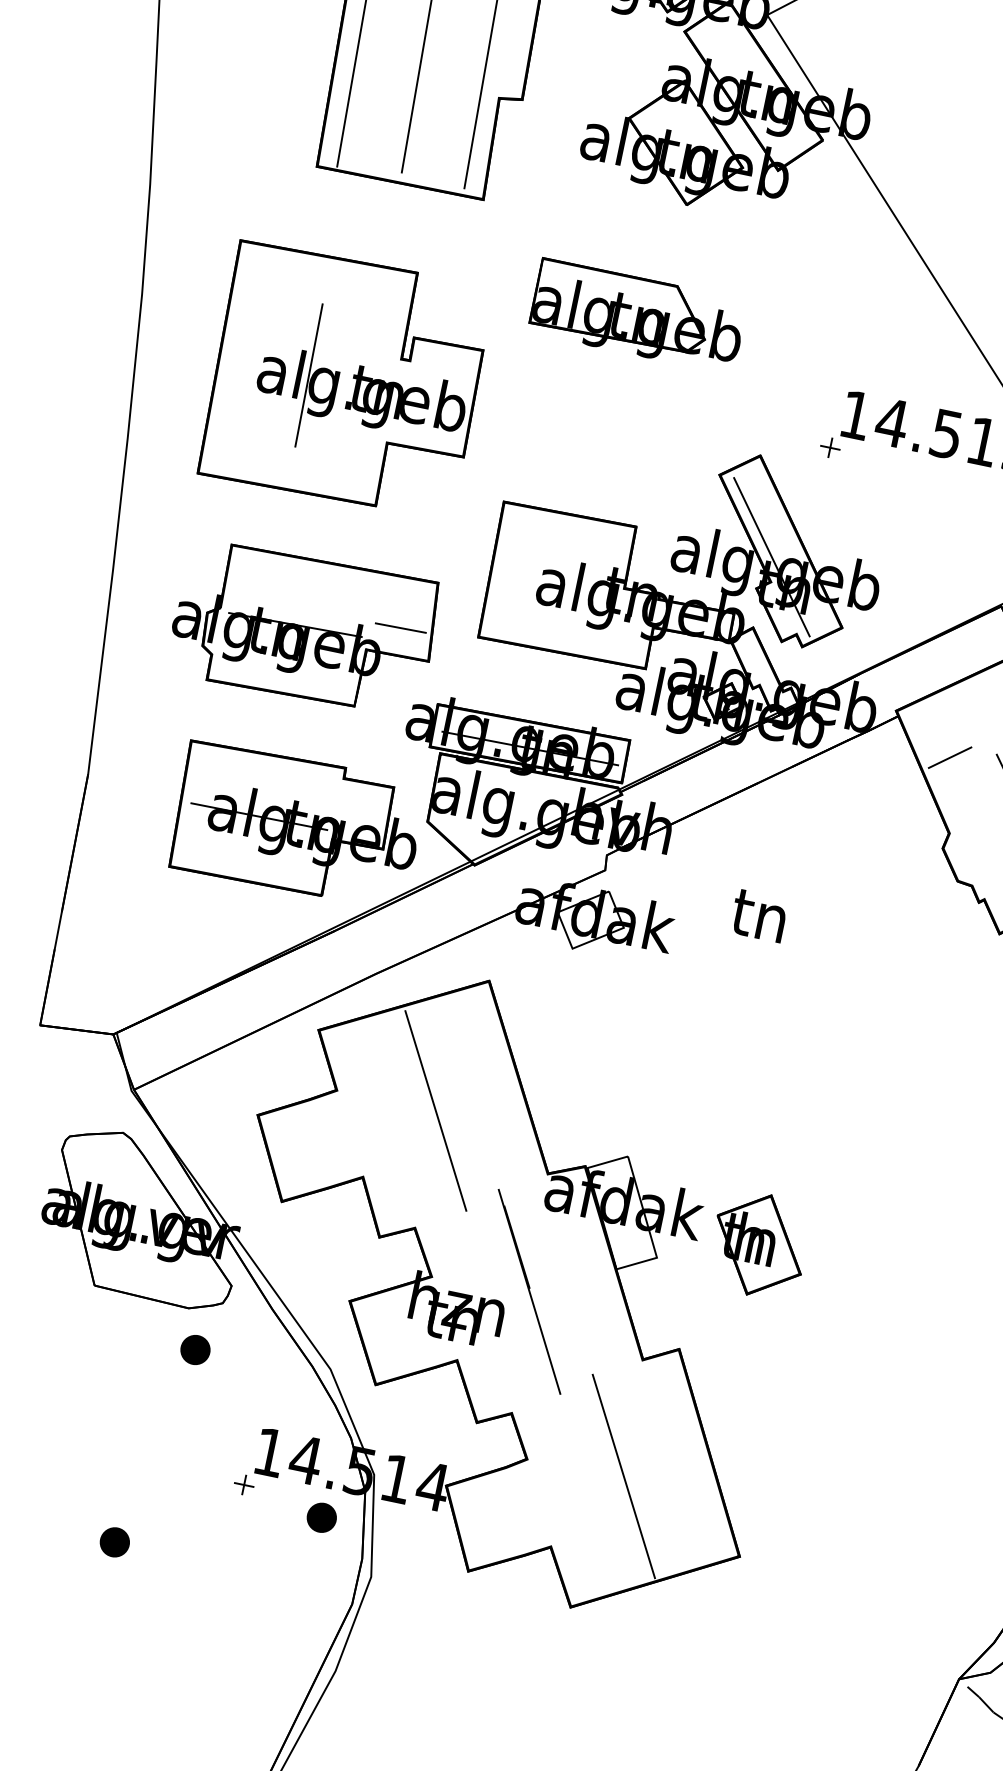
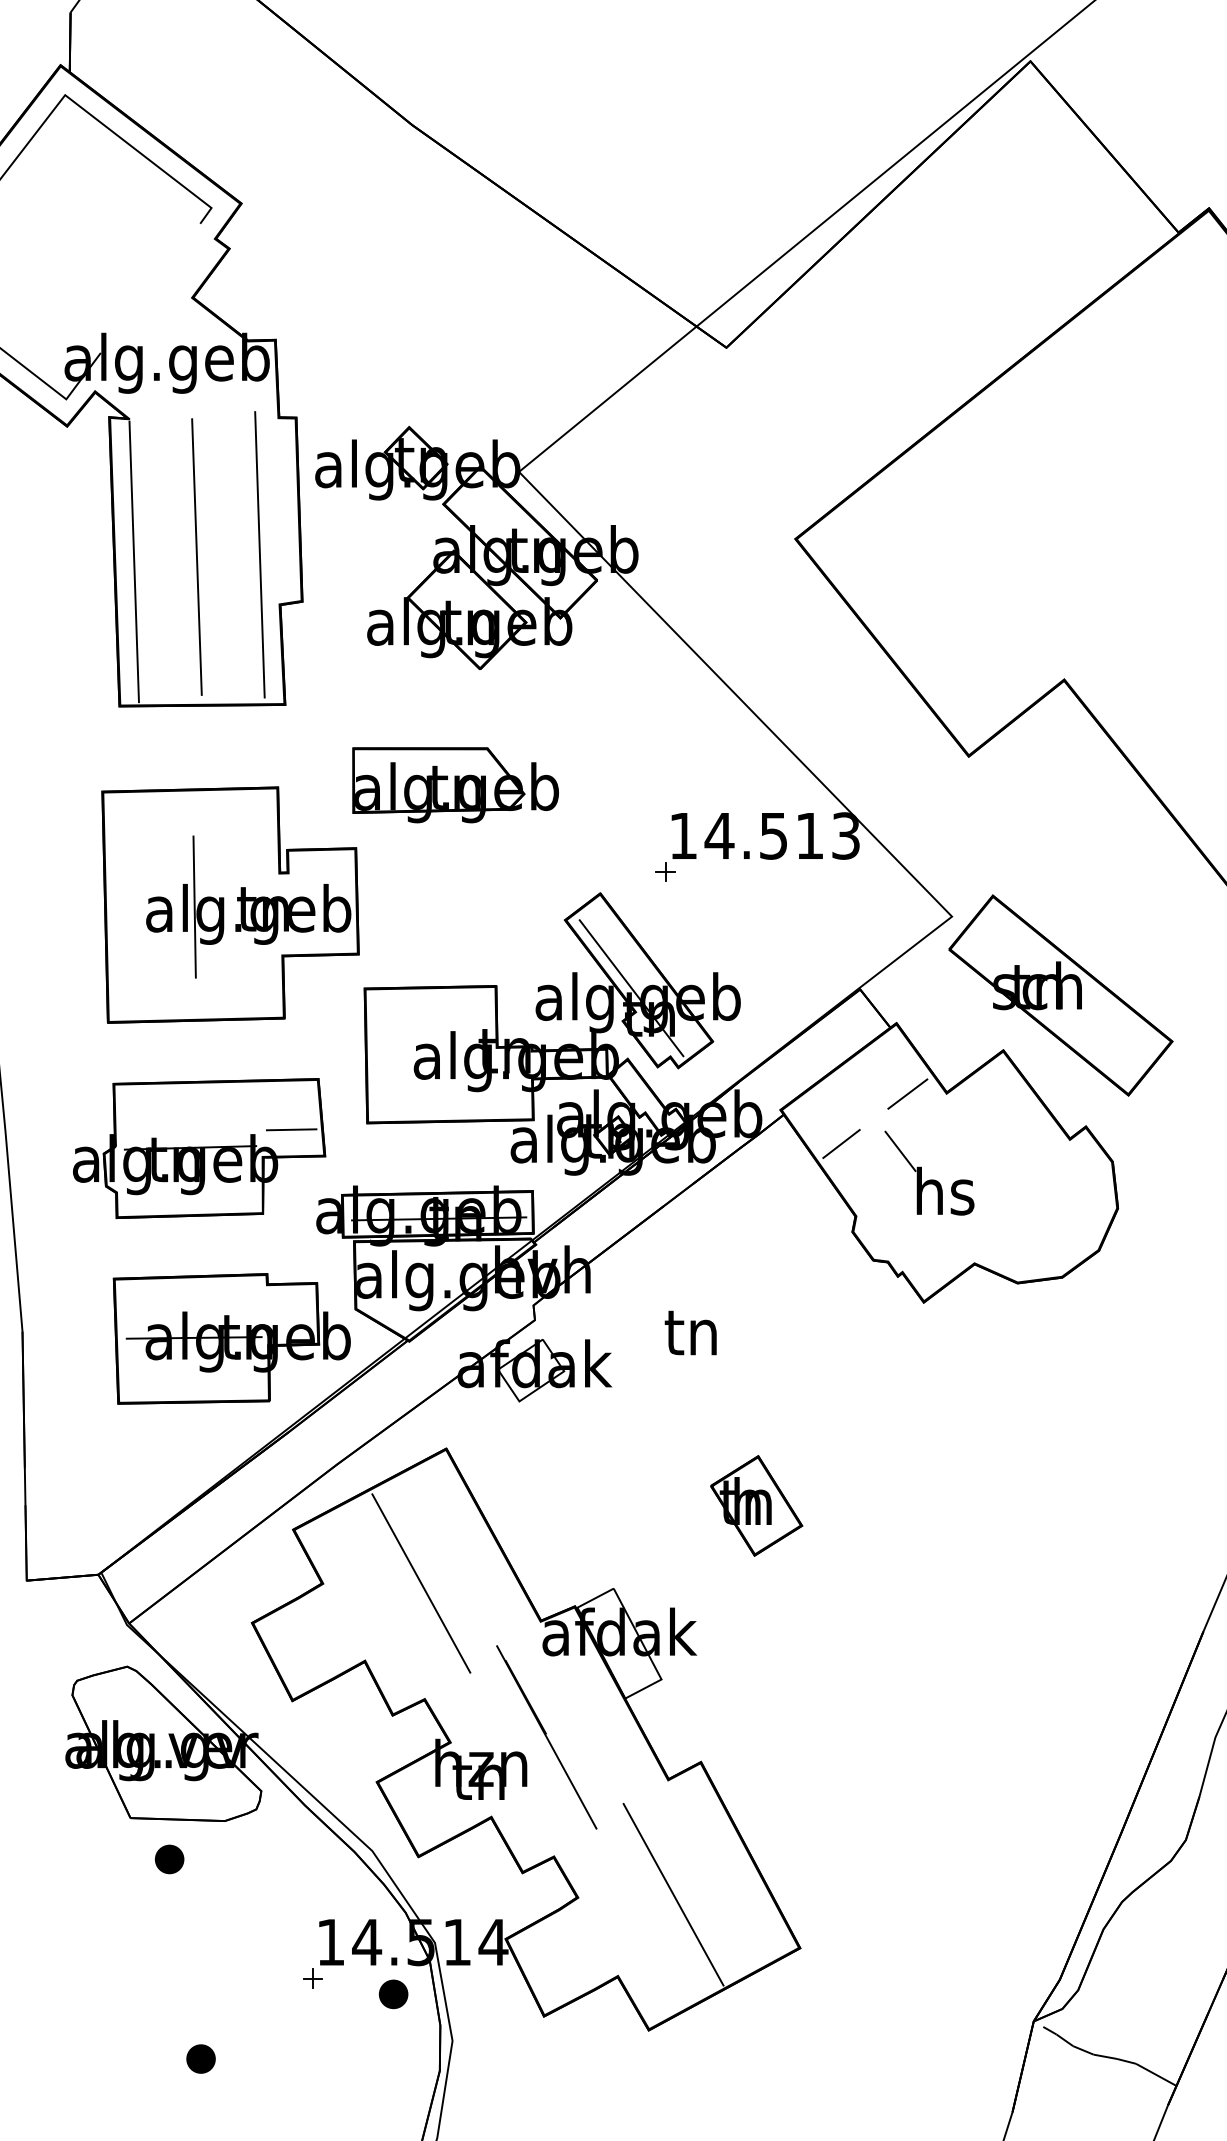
part: (345, 380) -> (230, 904), moved
part: (759, 1244) -> (756, 1505), moved
part: (195, 1350) -> (169, 1859), moved

